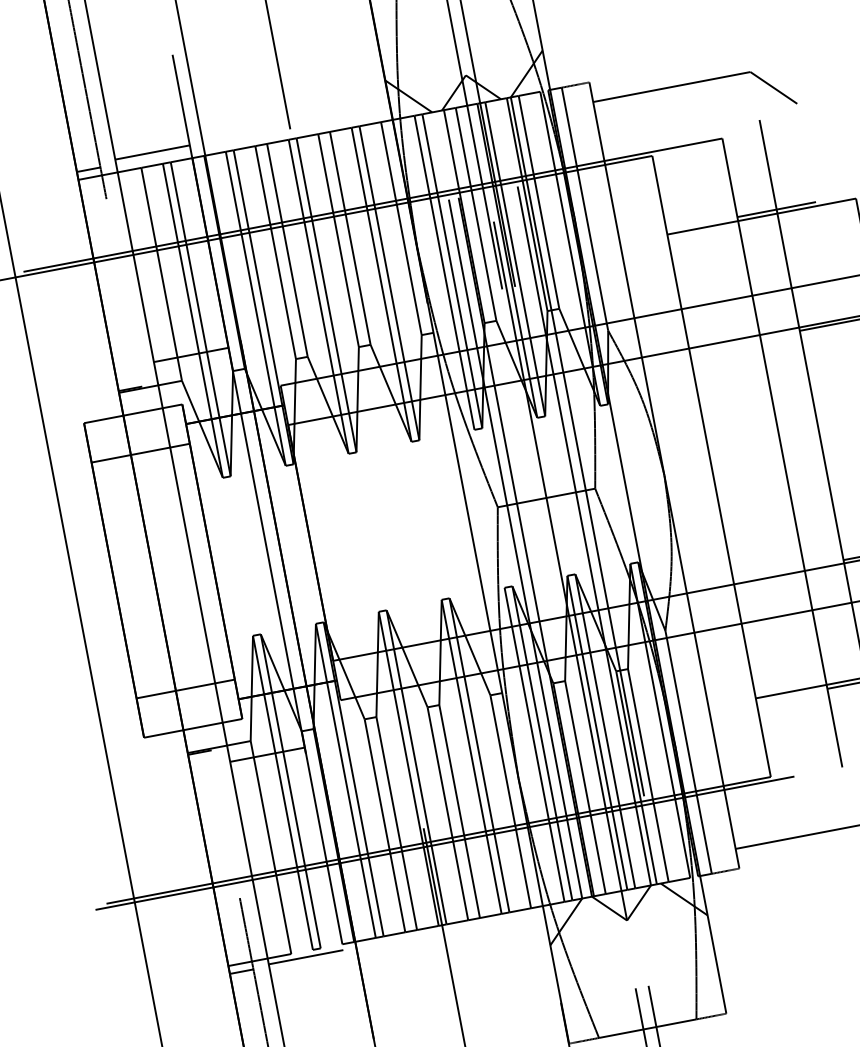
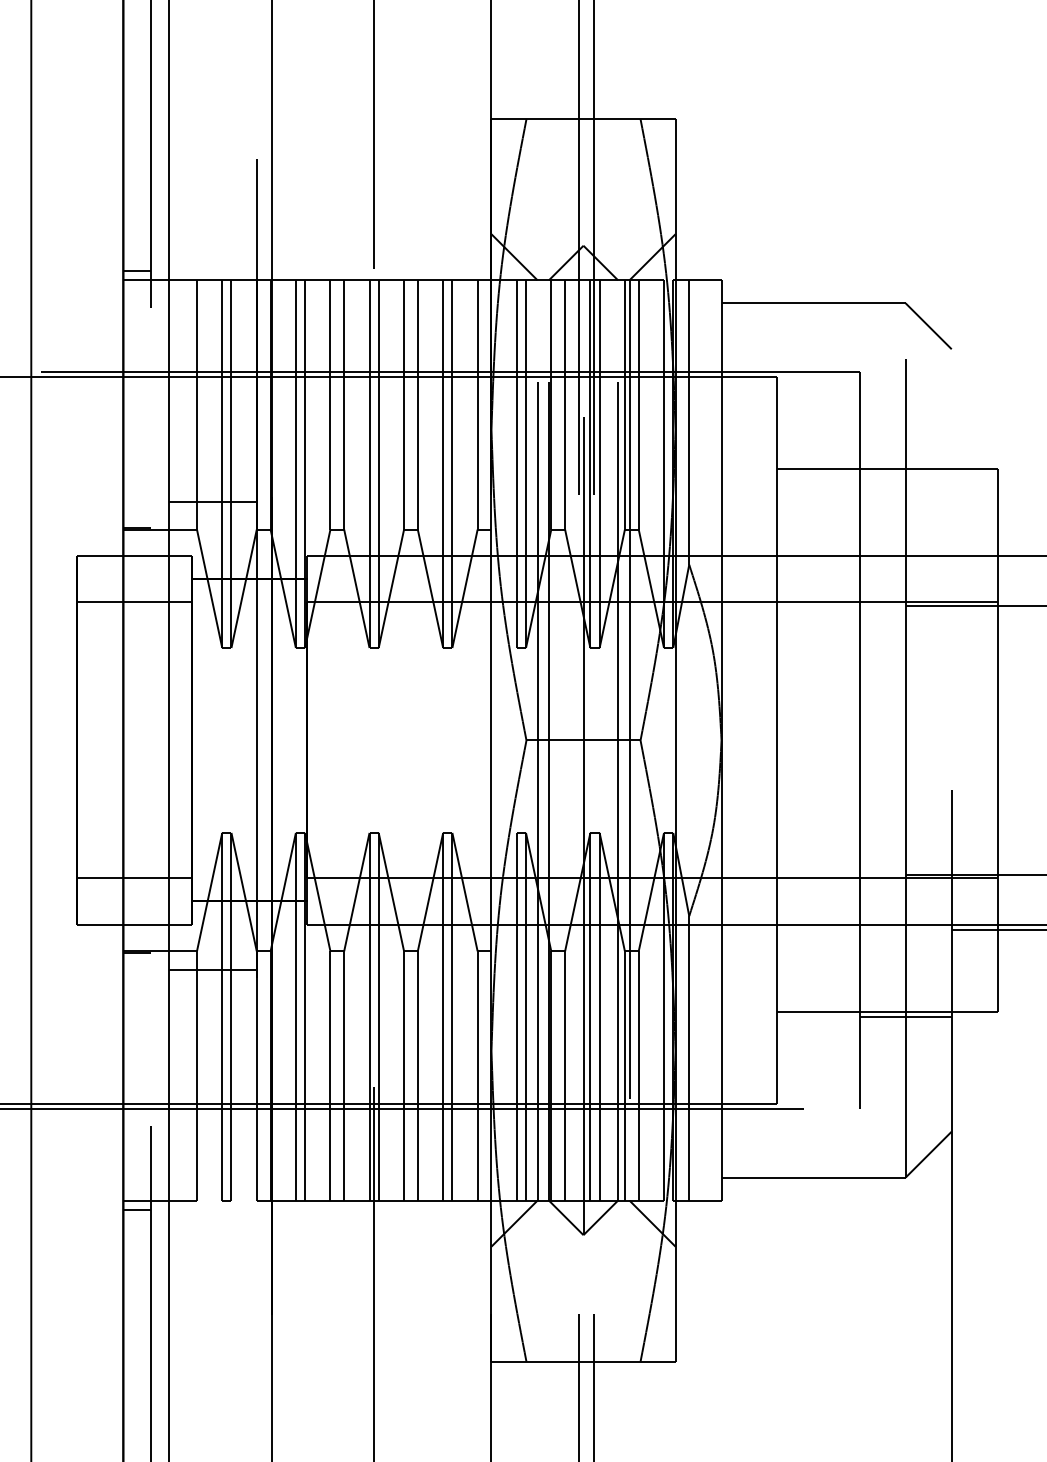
line: (152, 152) -> (212, 265), removed
line: (776, 209) -> (905, 464), removed
line: (305, 957) -> (212, 1207), removed

